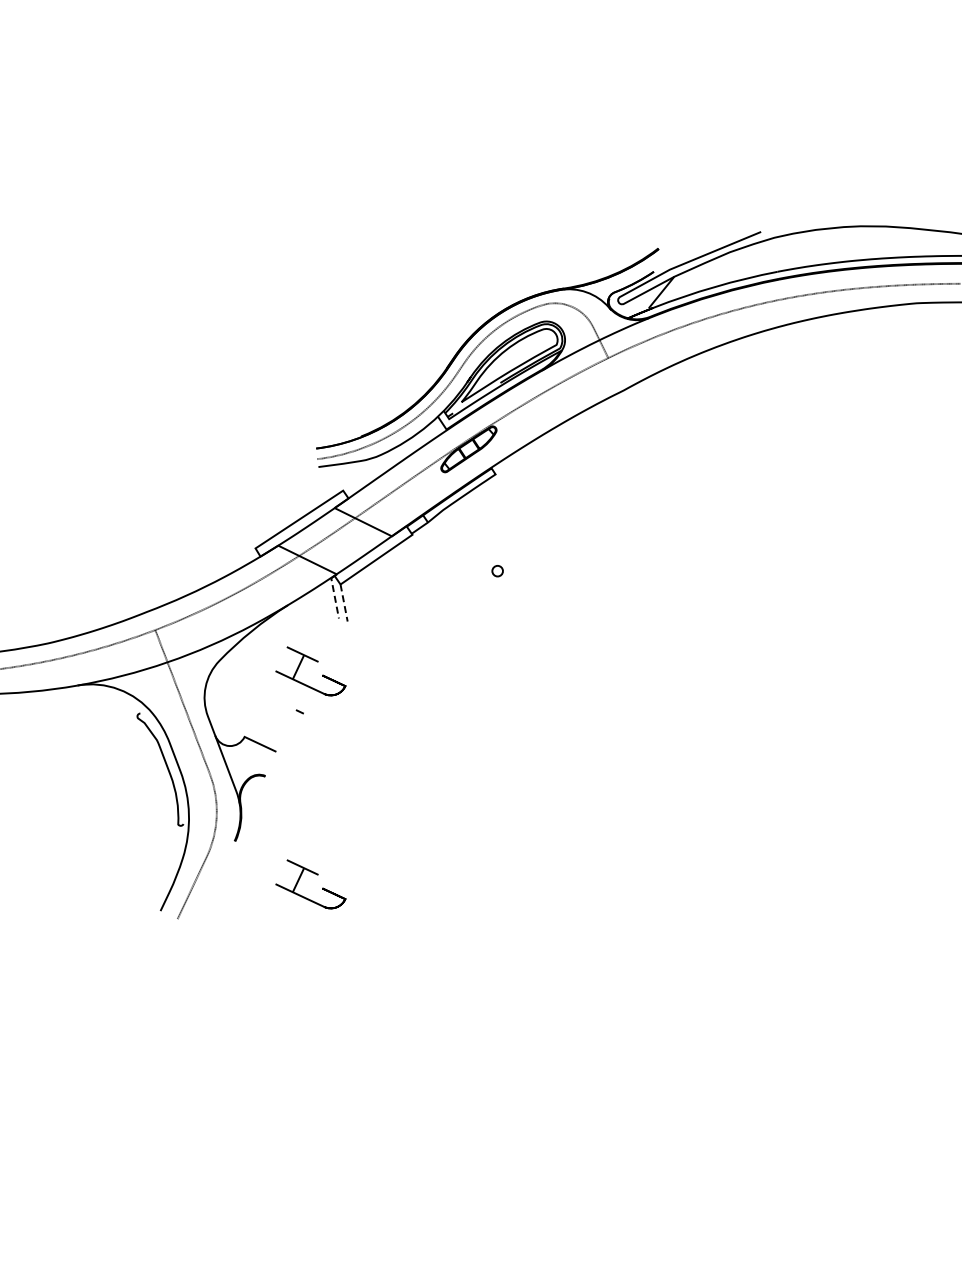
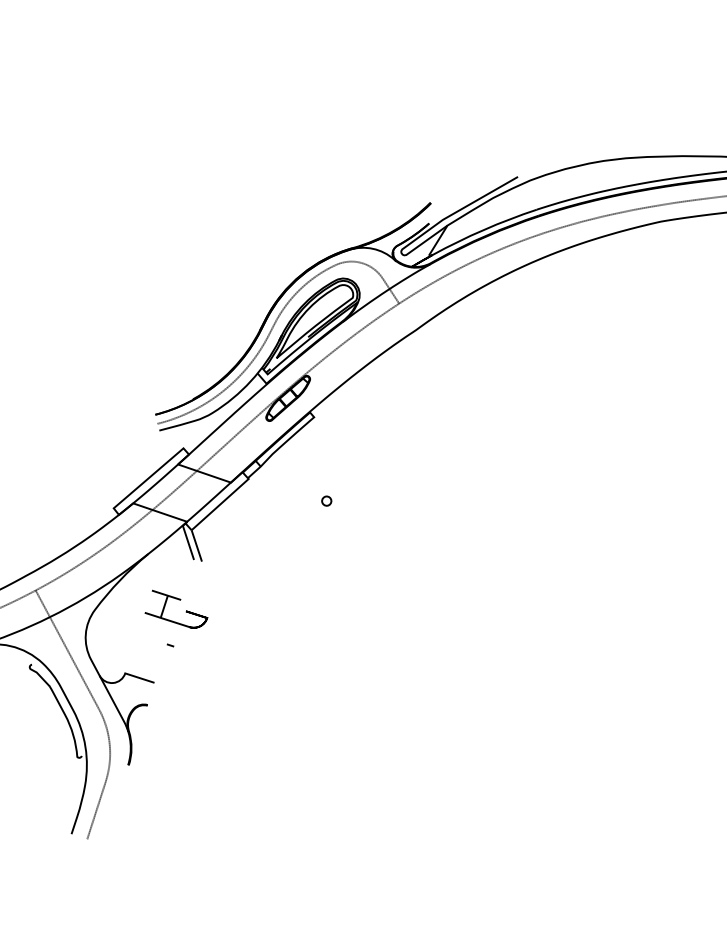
line: (334, 595) -> (187, 540), dashed -> solid
line: (344, 603) -> (197, 546), dashed -> solid
part: (312, 873) -> (199, 784), removed

